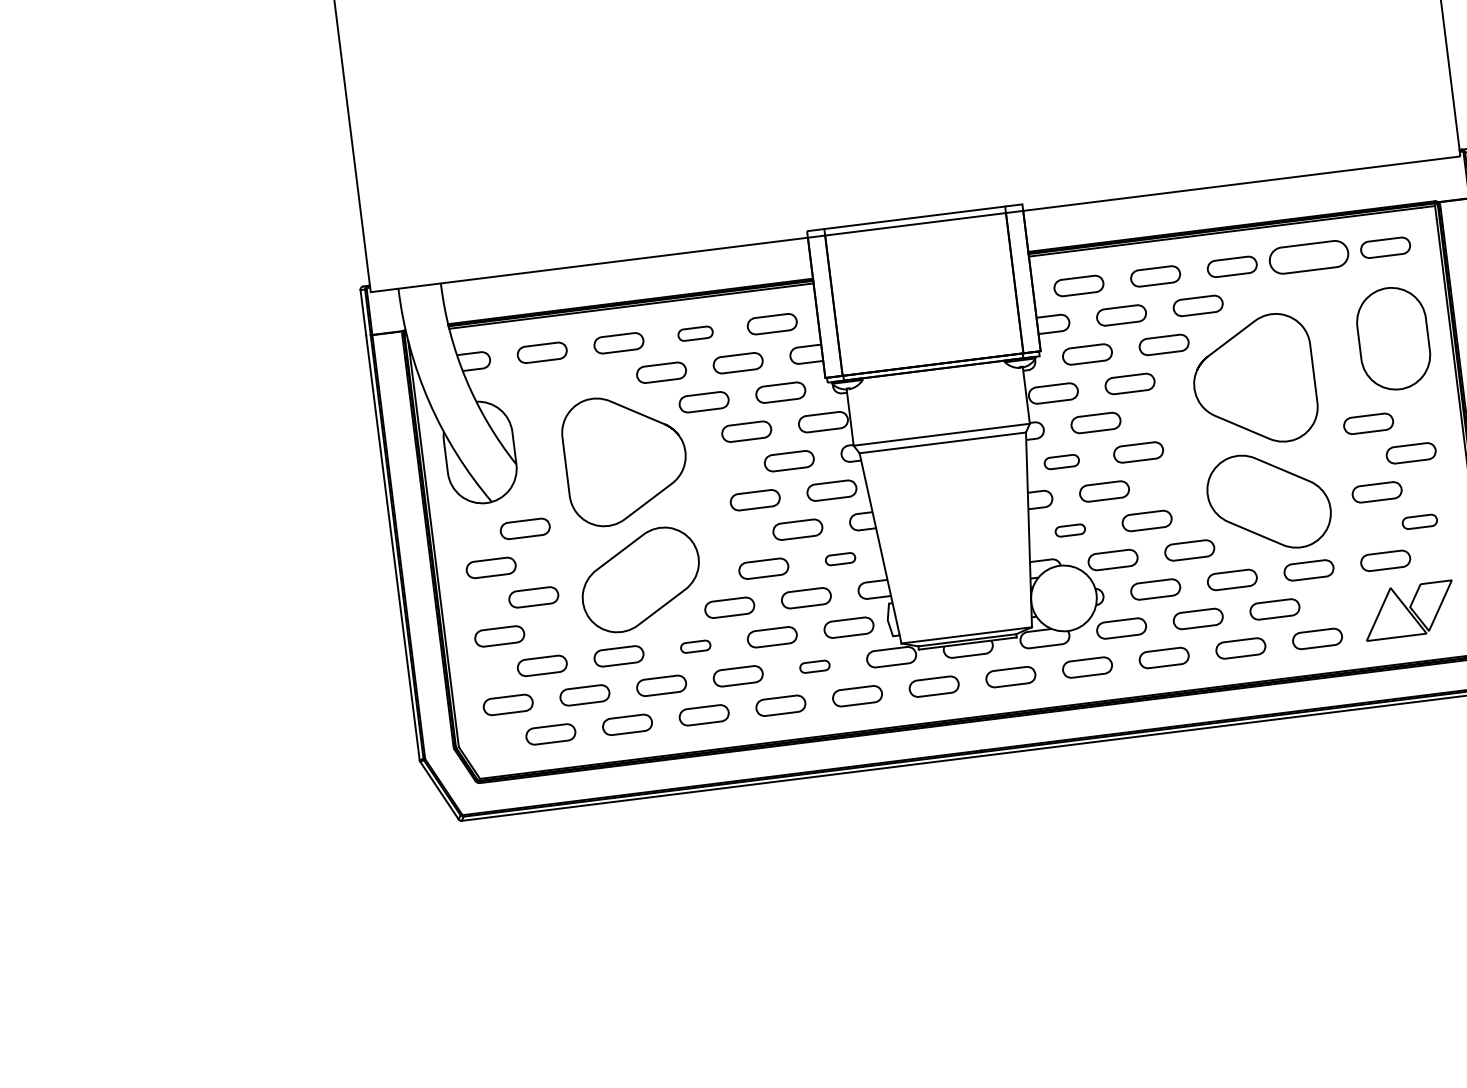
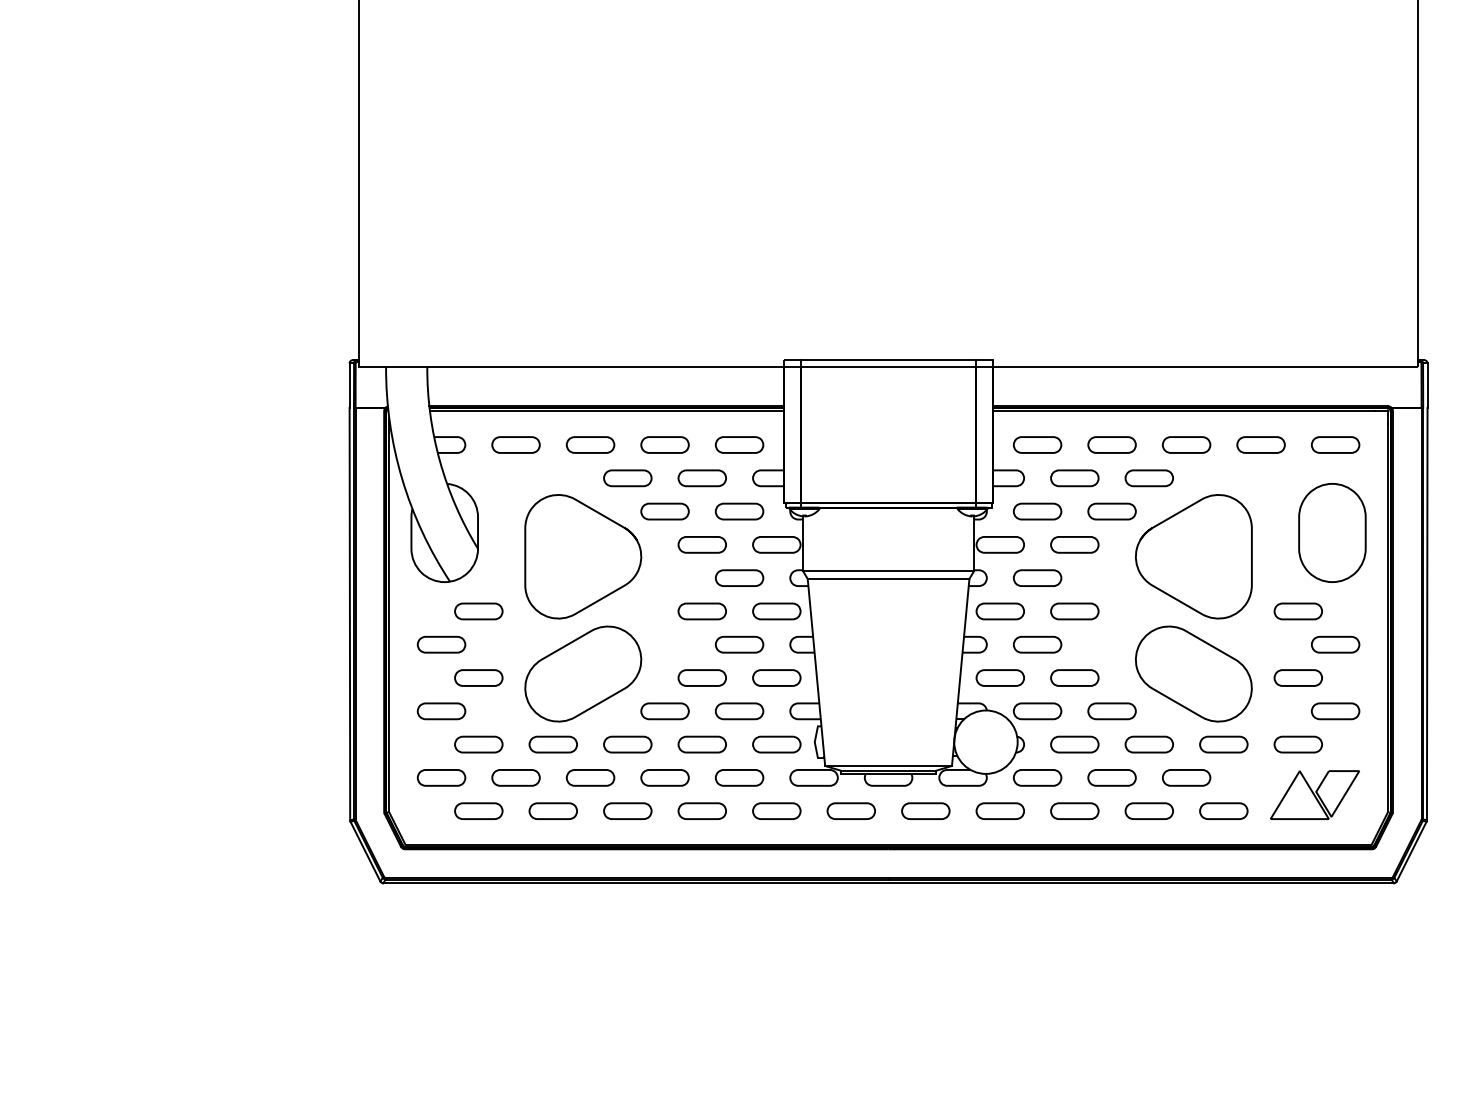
part: (1308, 256) -> (1260, 444), size x0.62
part: (694, 333) -> (664, 444), size x1.43
part: (1061, 462) -> (999, 611), size x1.43
part: (1419, 522) -> (1335, 711), size x1.43
part: (1069, 530) -> (999, 677), size x1.67
part: (840, 558) -> (776, 677), size x1.67
part: (695, 646) -> (627, 744), size x1.67
part: (814, 666) -> (739, 777), size x1.67

